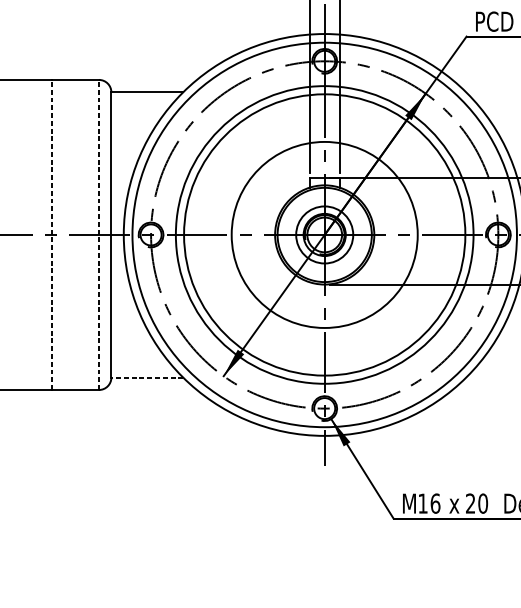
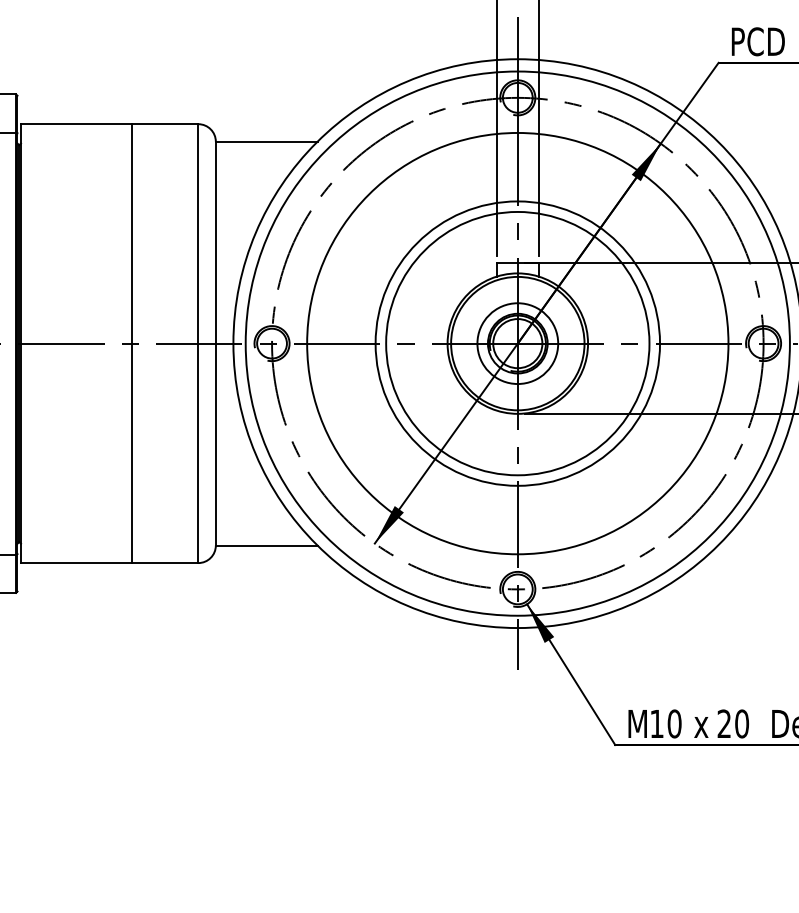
line: (51, 234) -> (131, 343), dashed -> solid
line: (99, 234) -> (198, 343), dashed -> solid
circle: (324, 234) -> (517, 343), size x0.71
line: (147, 377) -> (266, 545), dashed -> solid
text: (435, 503) -> (674, 723), 16 -> 10

